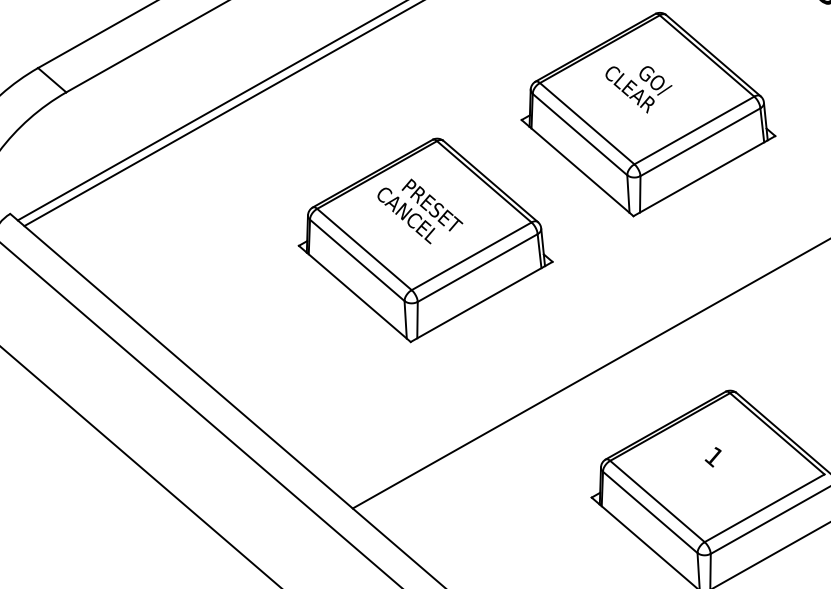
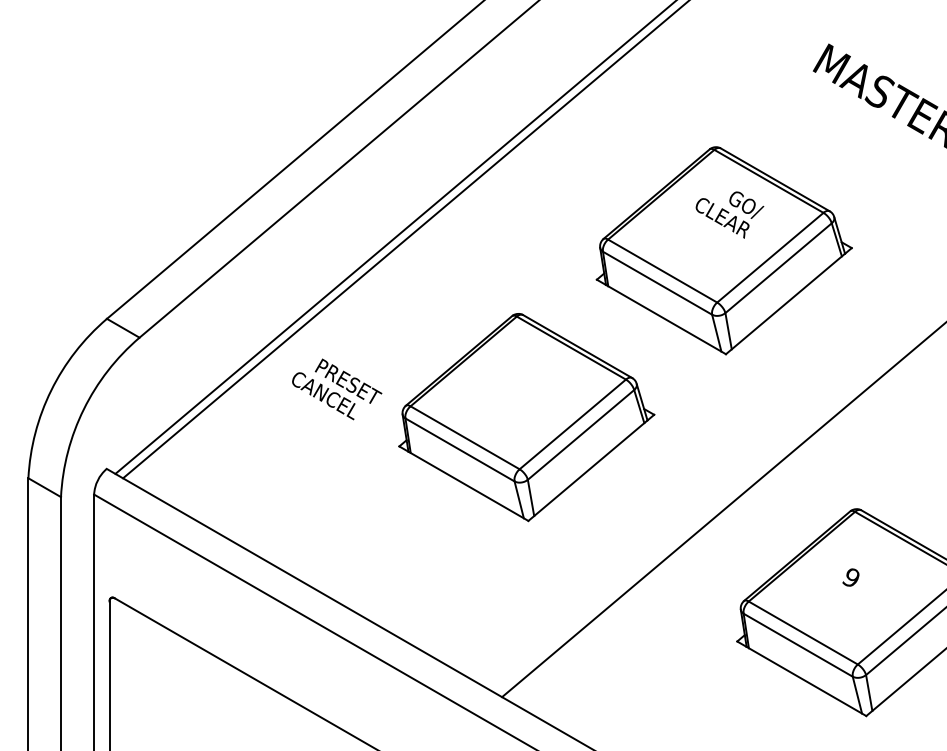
text: (637, 87) -> (729, 214), moved
text: (420, 211) -> (337, 389), moved
text: (713, 457) -> (850, 578), 1 -> 9

